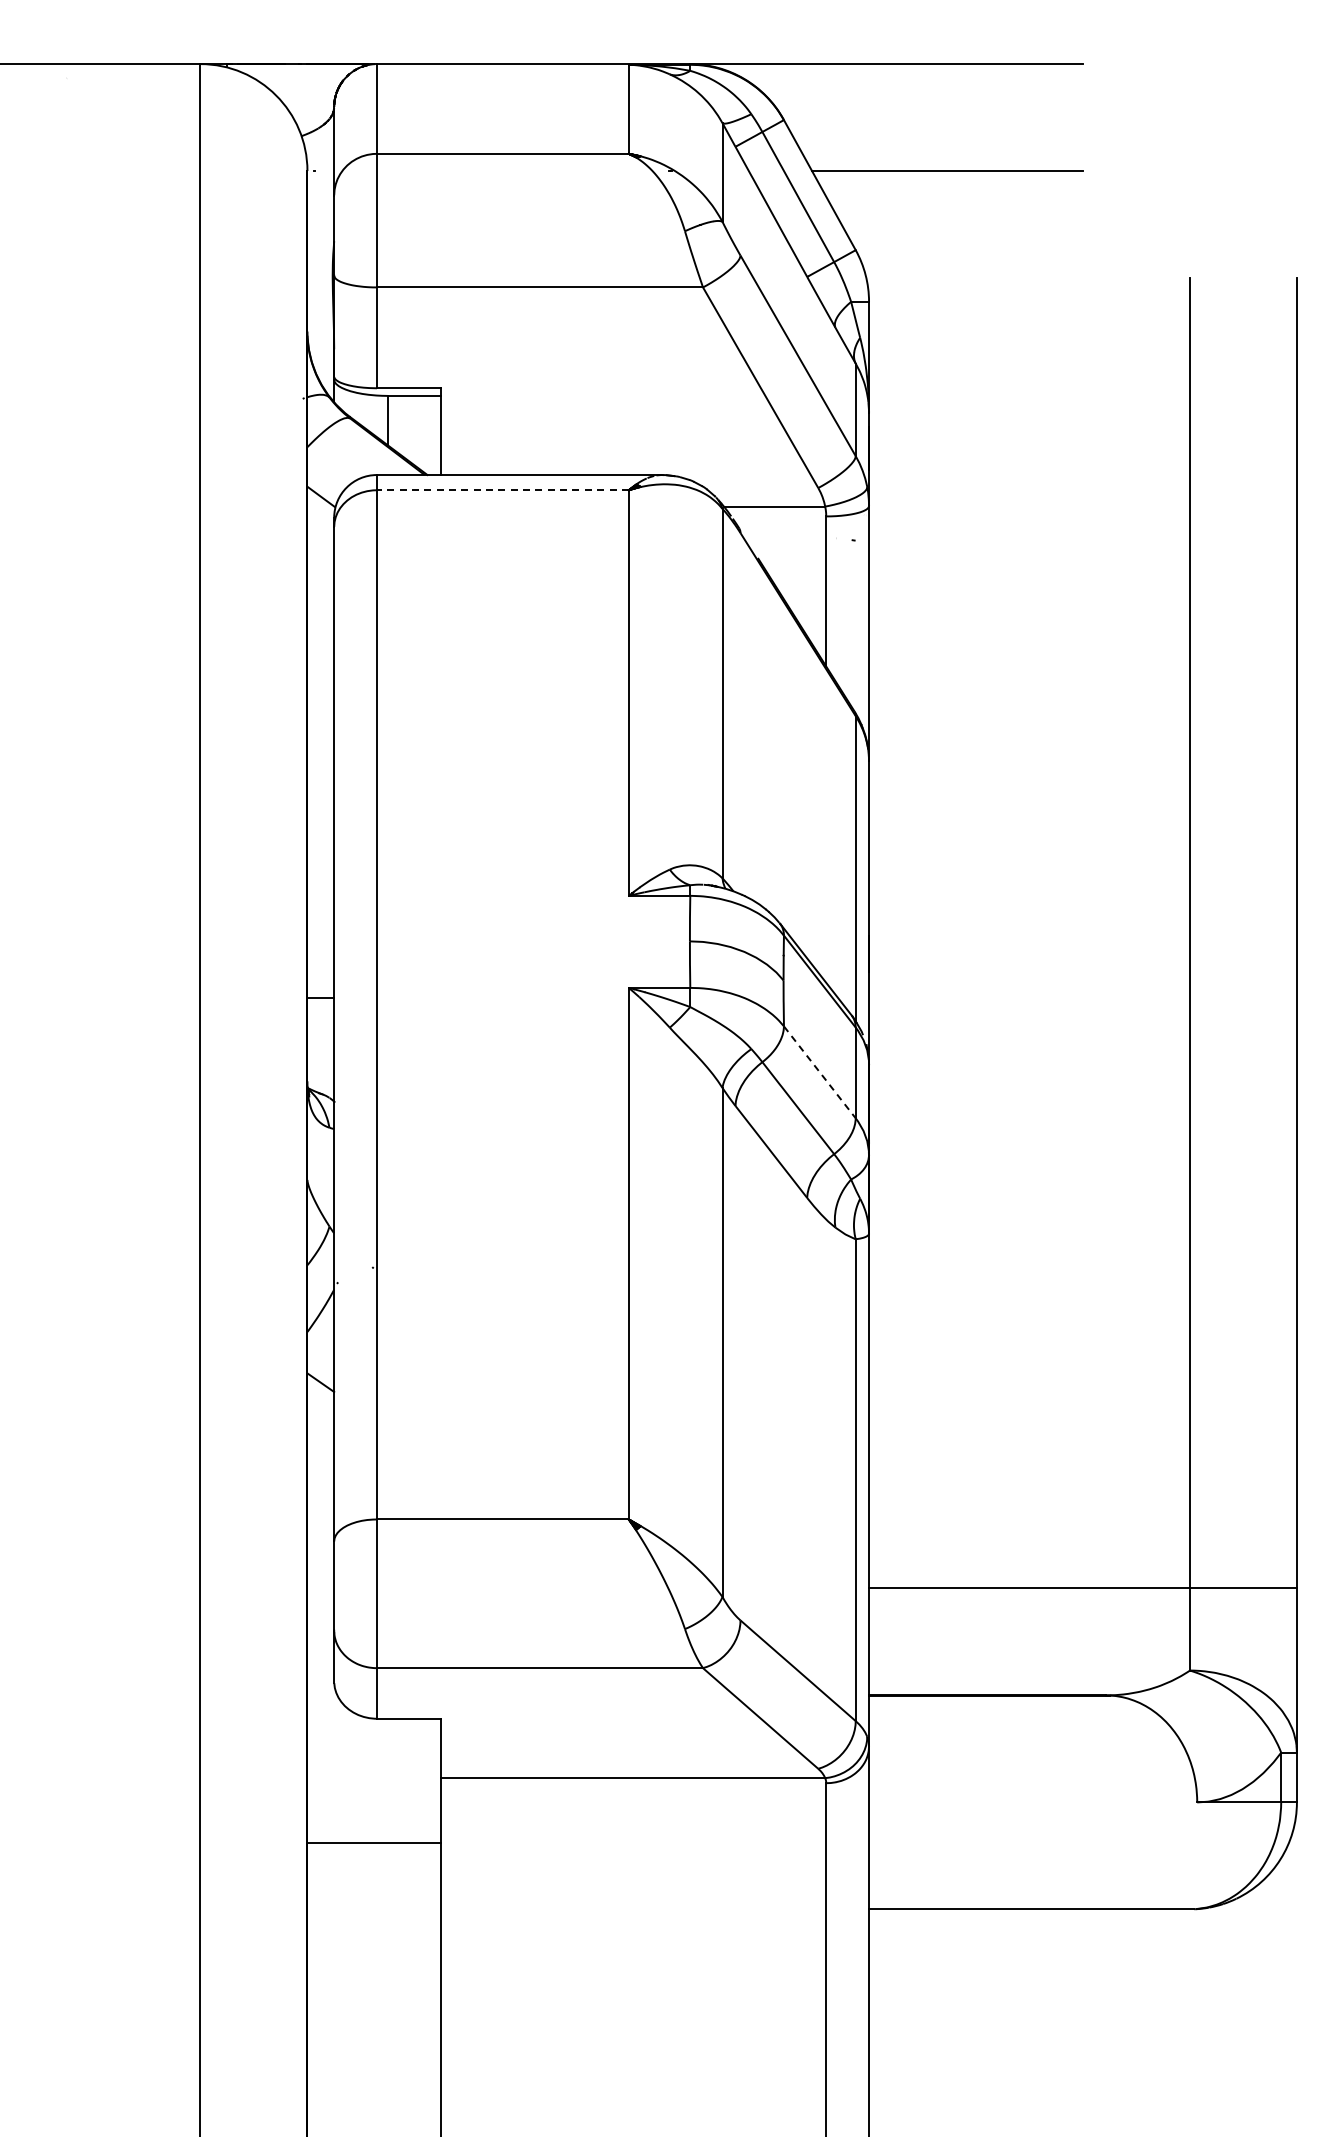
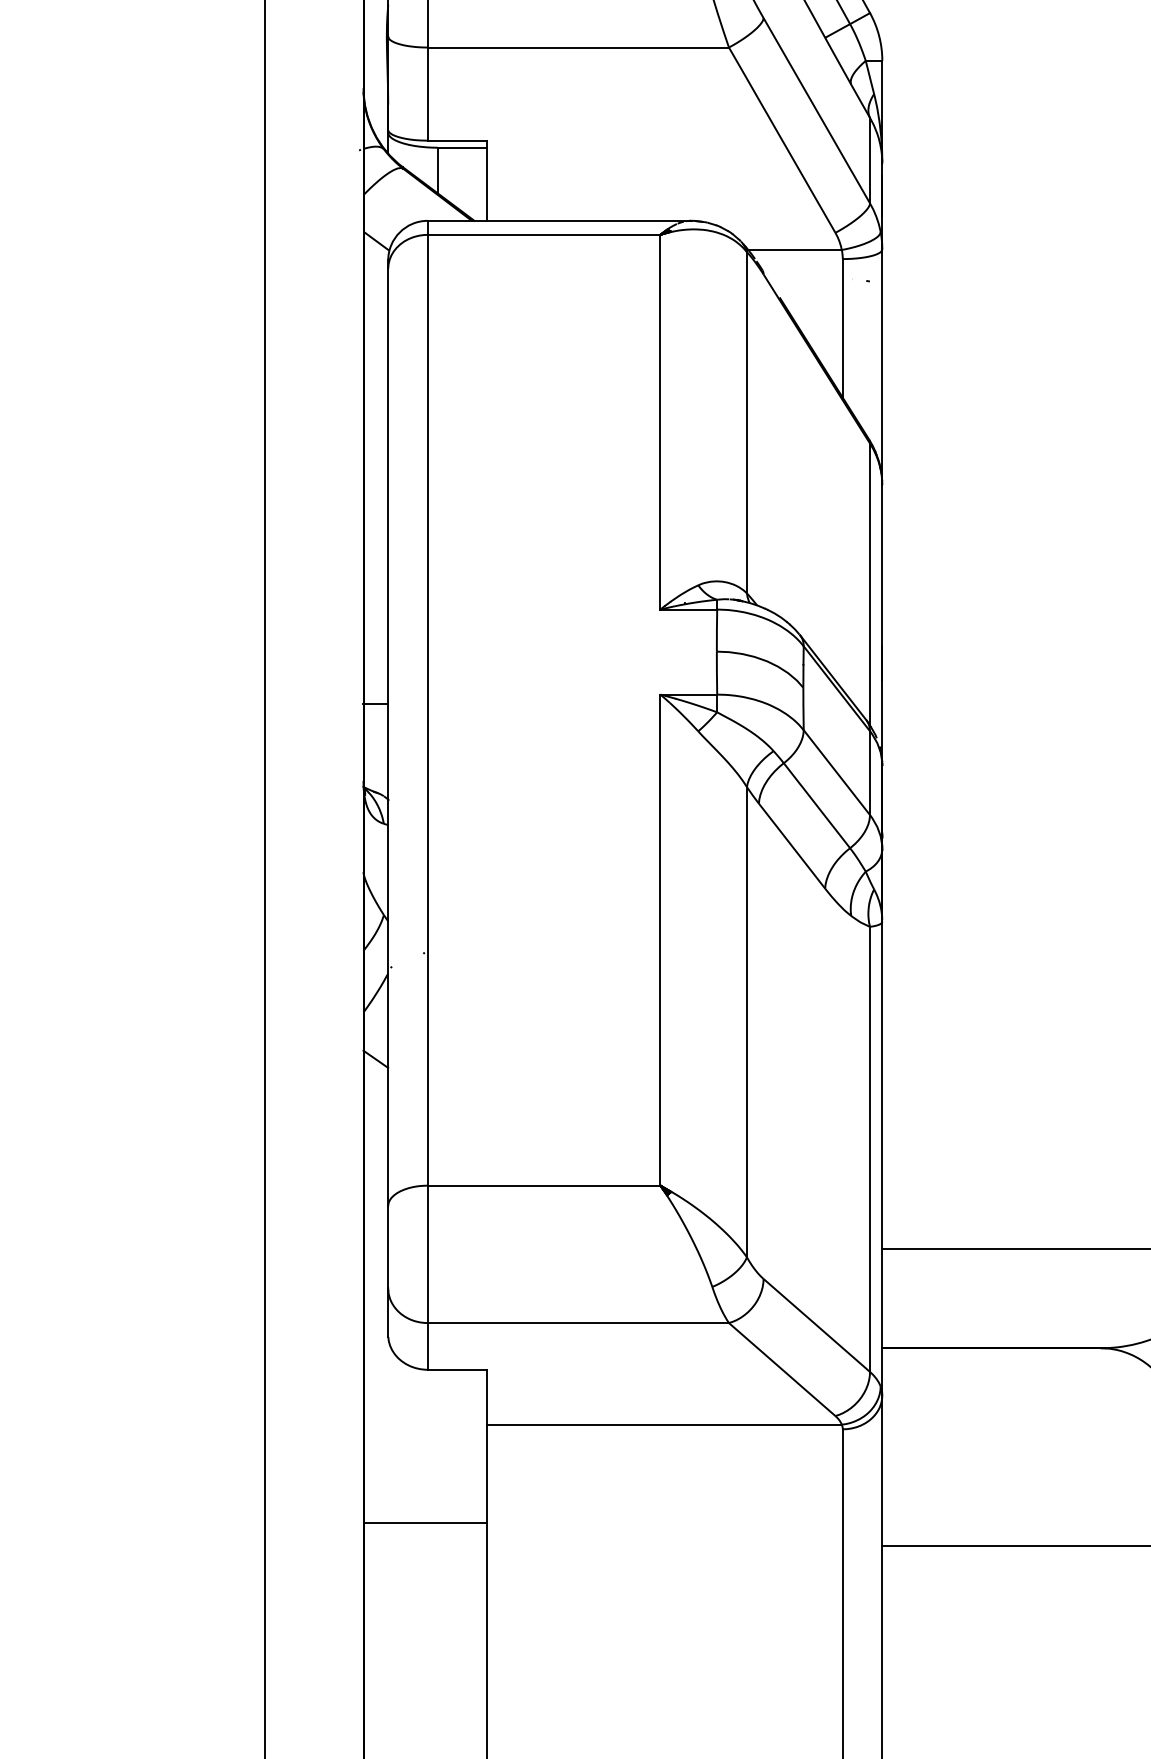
line: (502, 490) -> (543, 235), dashed -> solid
line: (820, 1072) -> (837, 772), dashed -> solid
line: (374, 1842) -> (425, 1522), moved

